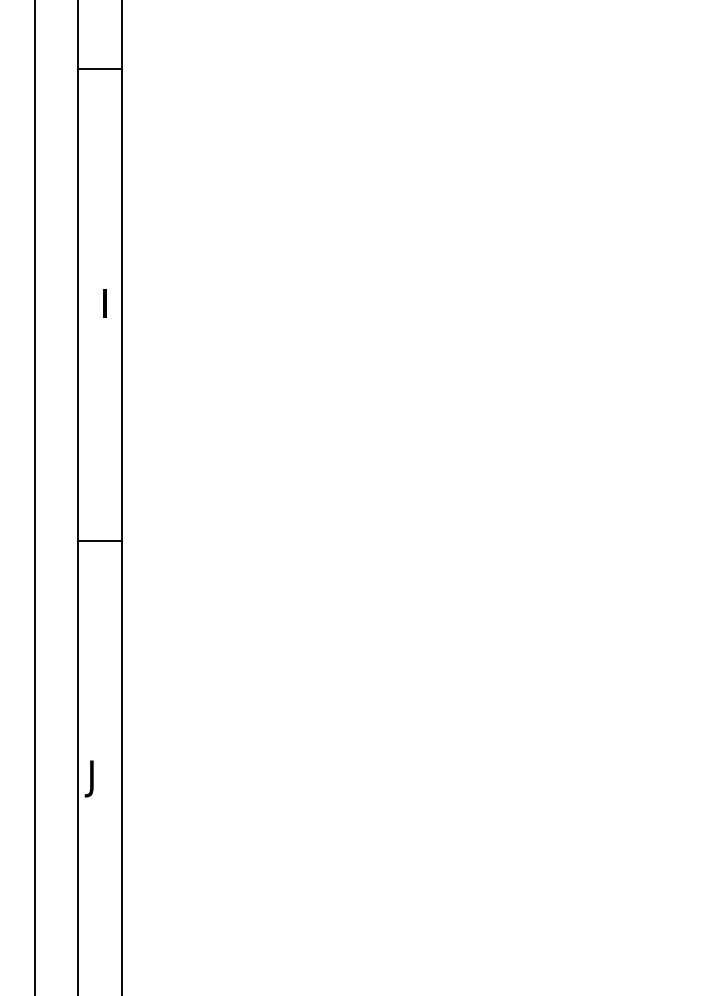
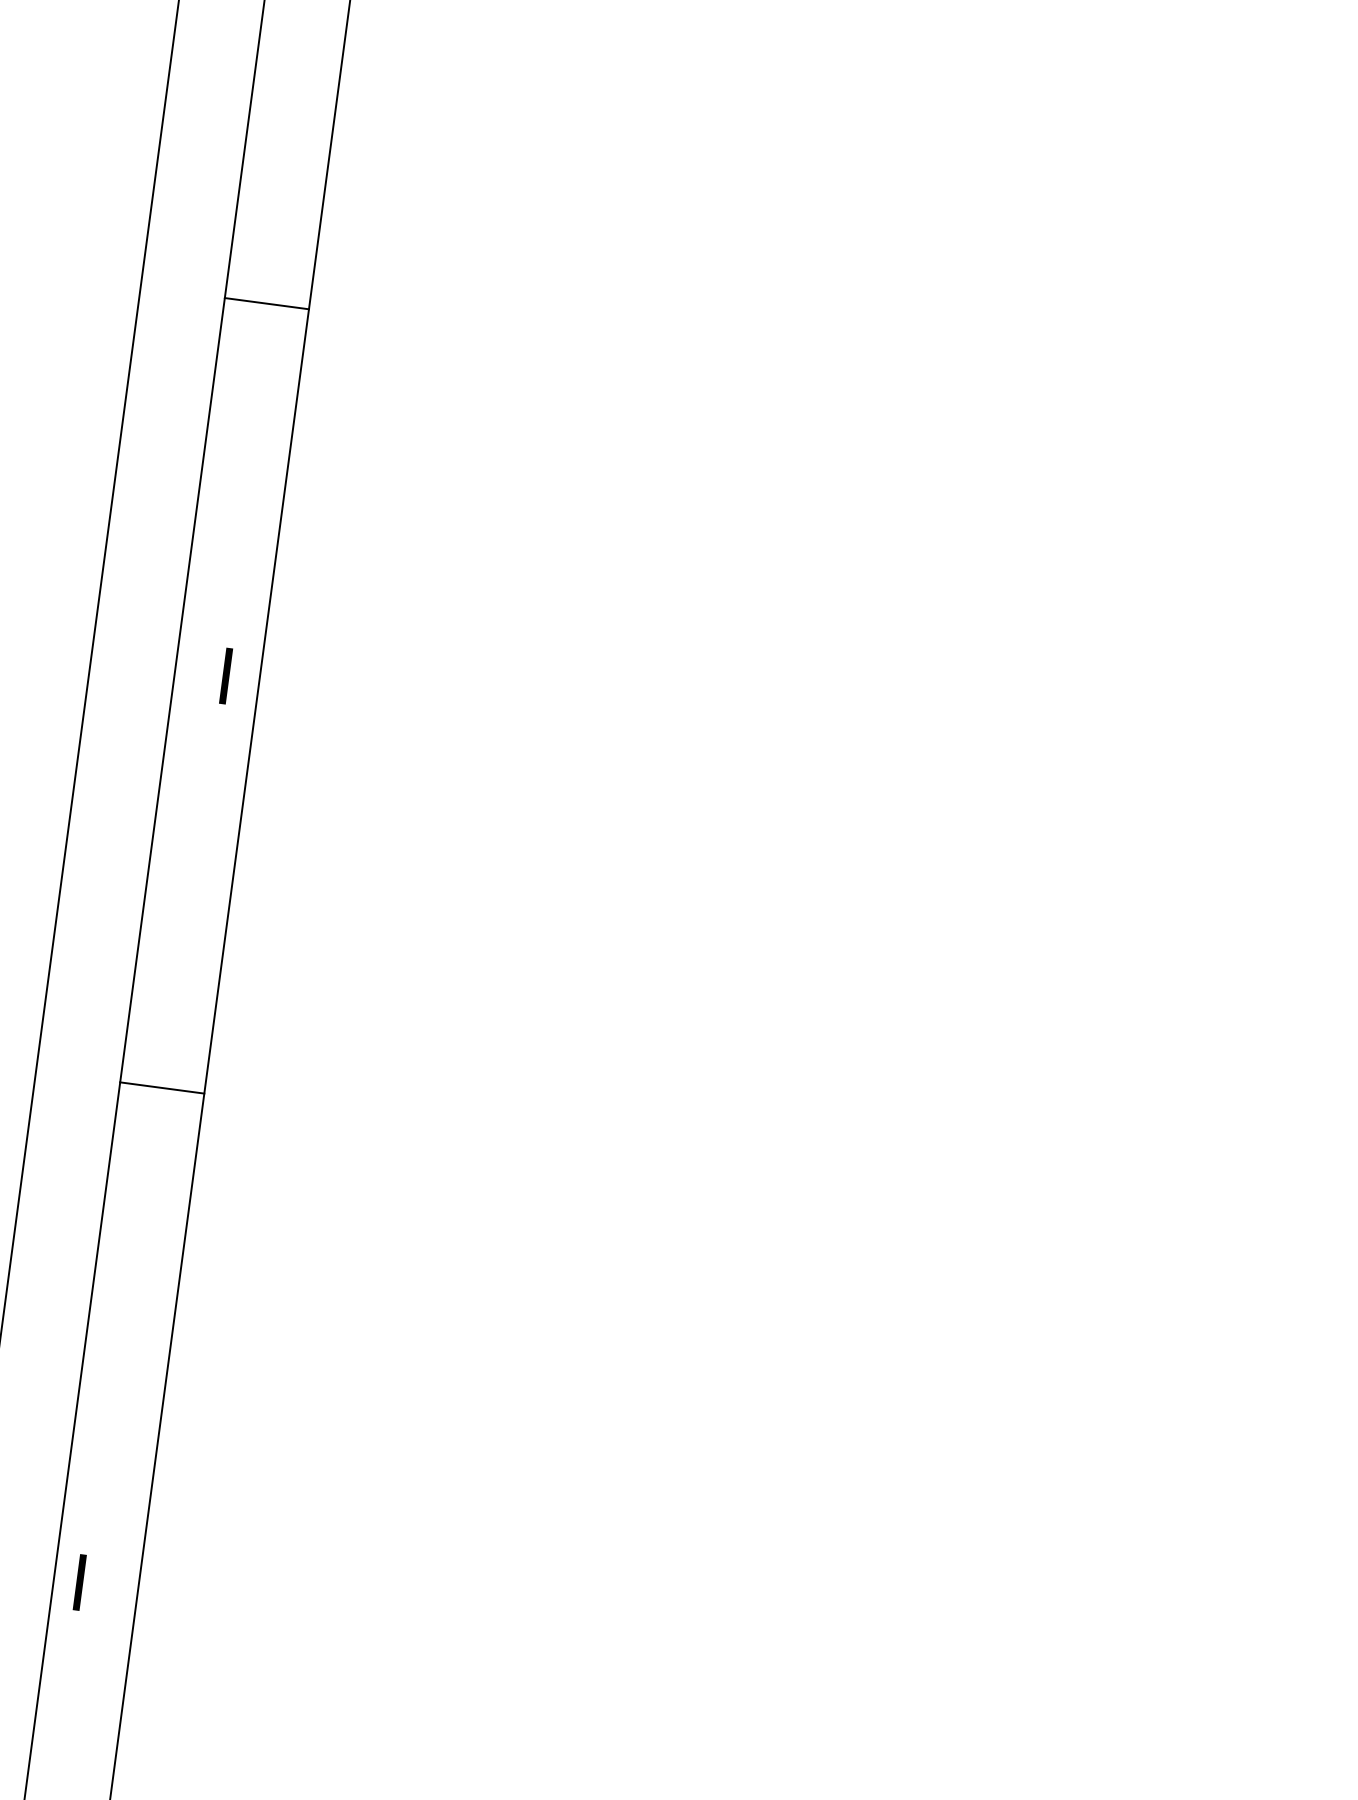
line: (100, 69) -> (267, 304), moved
line: (100, 540) -> (162, 1087), moved
text: (88, 778) -> (72, 1588), J -> I

